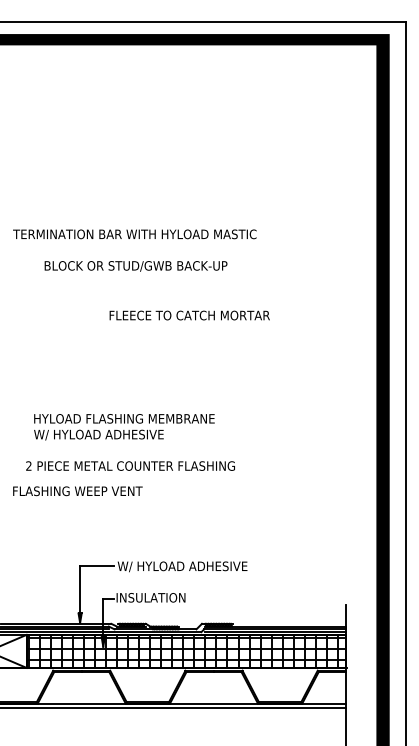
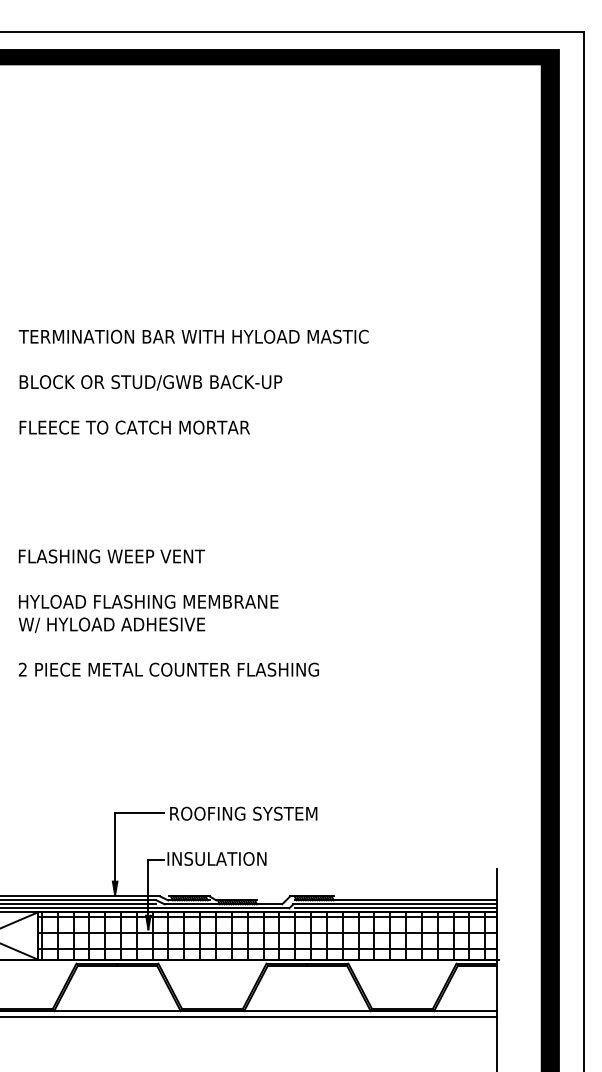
text: (135, 266) -> (150, 382), moved
text: (189, 315) -> (134, 427), moved
text: (124, 427) -> (148, 614), moved
text: (130, 465) -> (168, 668), moved
text: (77, 491) -> (111, 556), moved
text: (182, 566) -> (262, 814), W/ HYLOAD ADHESIVE -> ROOFING SYSTEM

